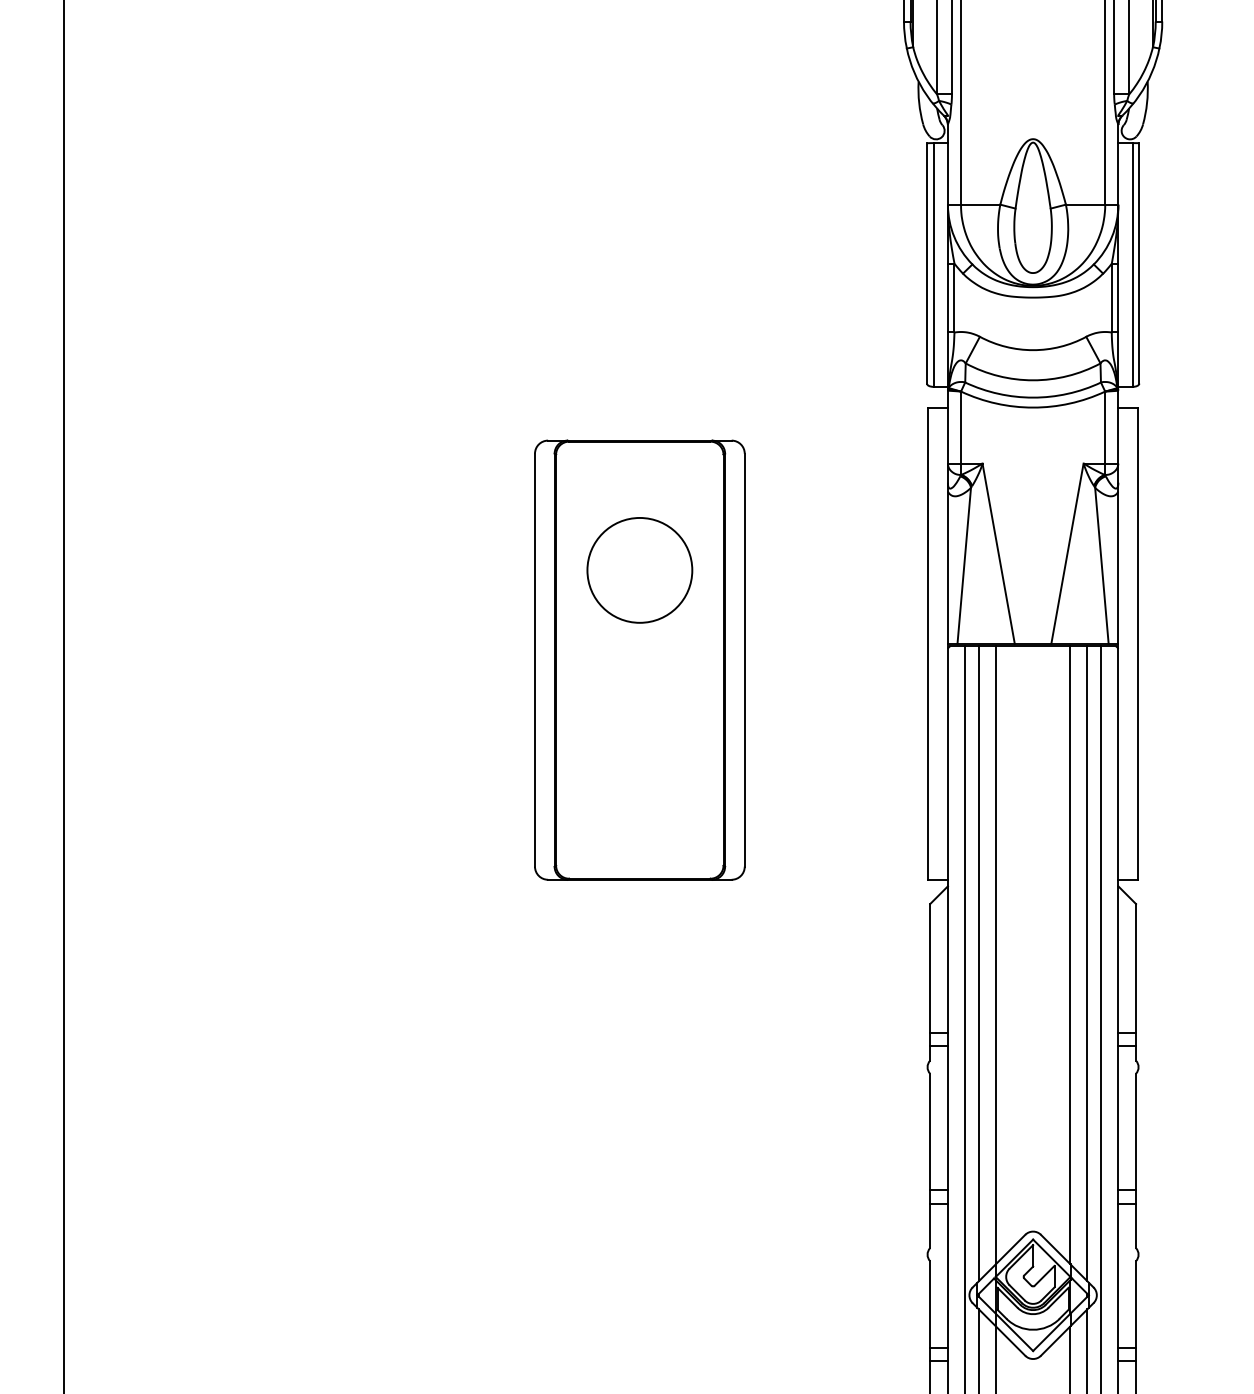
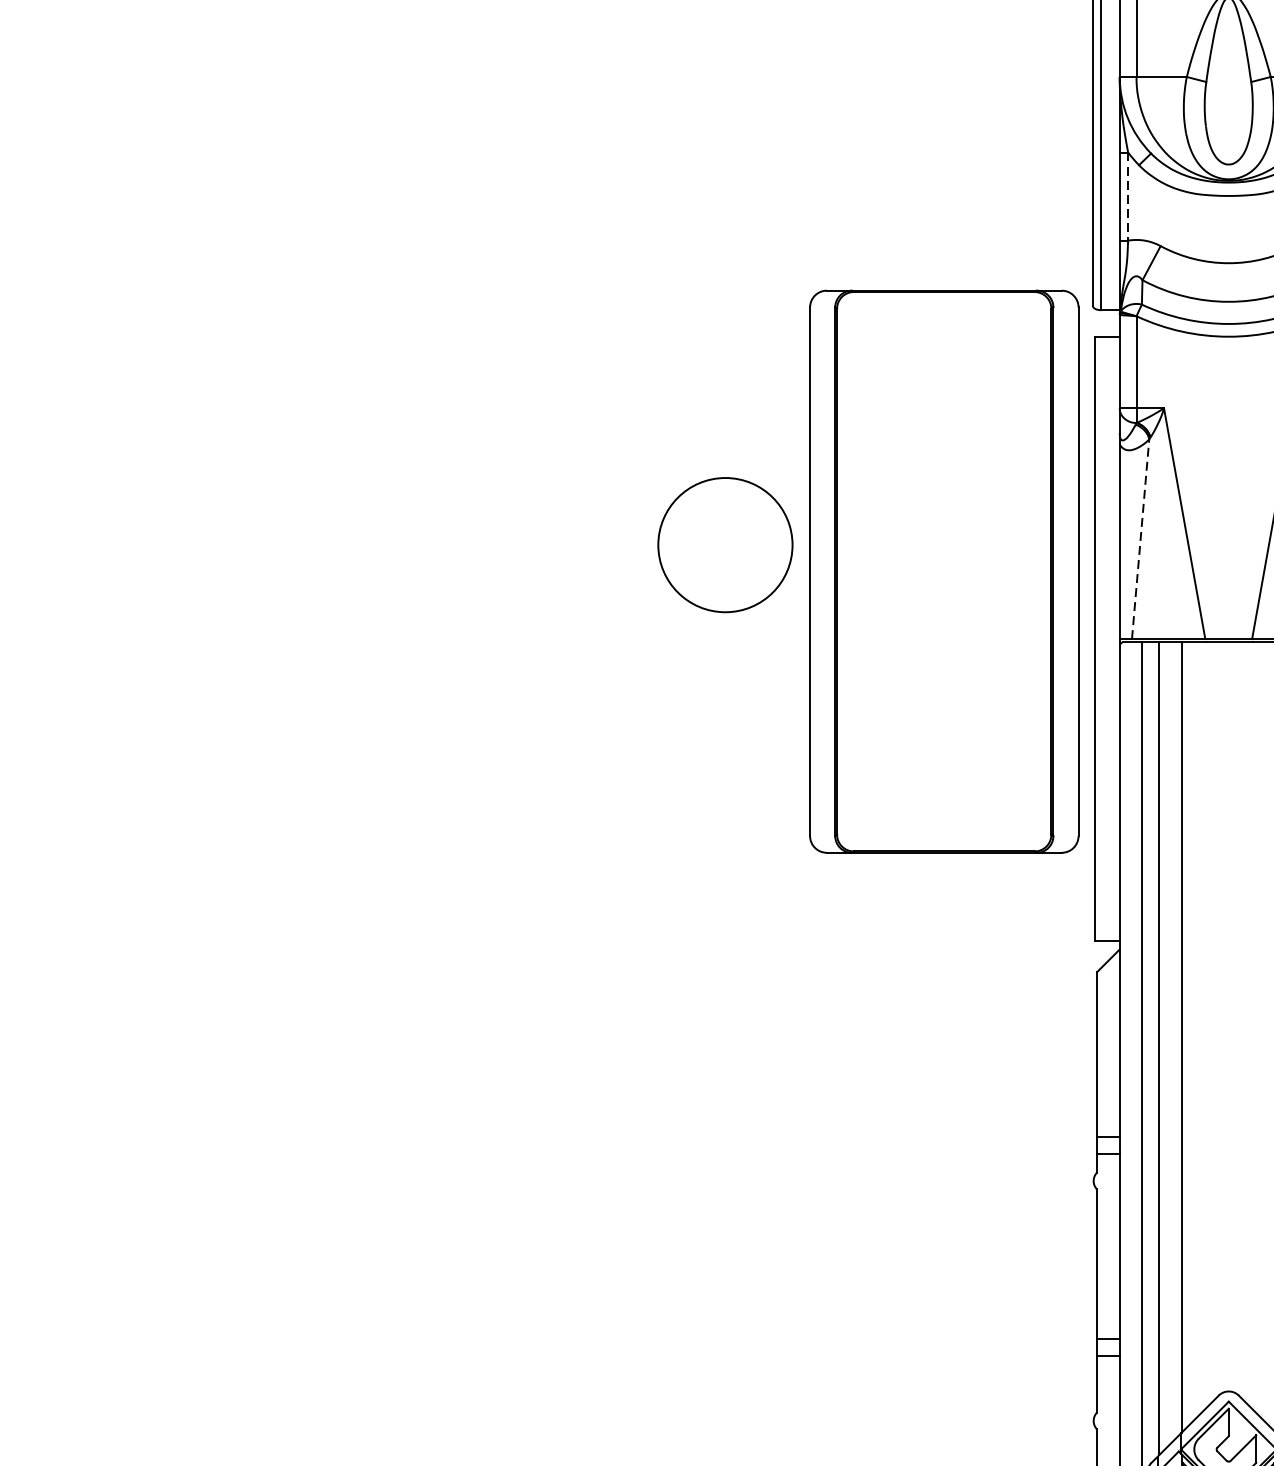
line: (954, 298) -> (1128, 197), solid -> dashed
line: (964, 565) -> (1140, 538), solid -> dashed
part: (639, 659) -> (943, 570), moved

